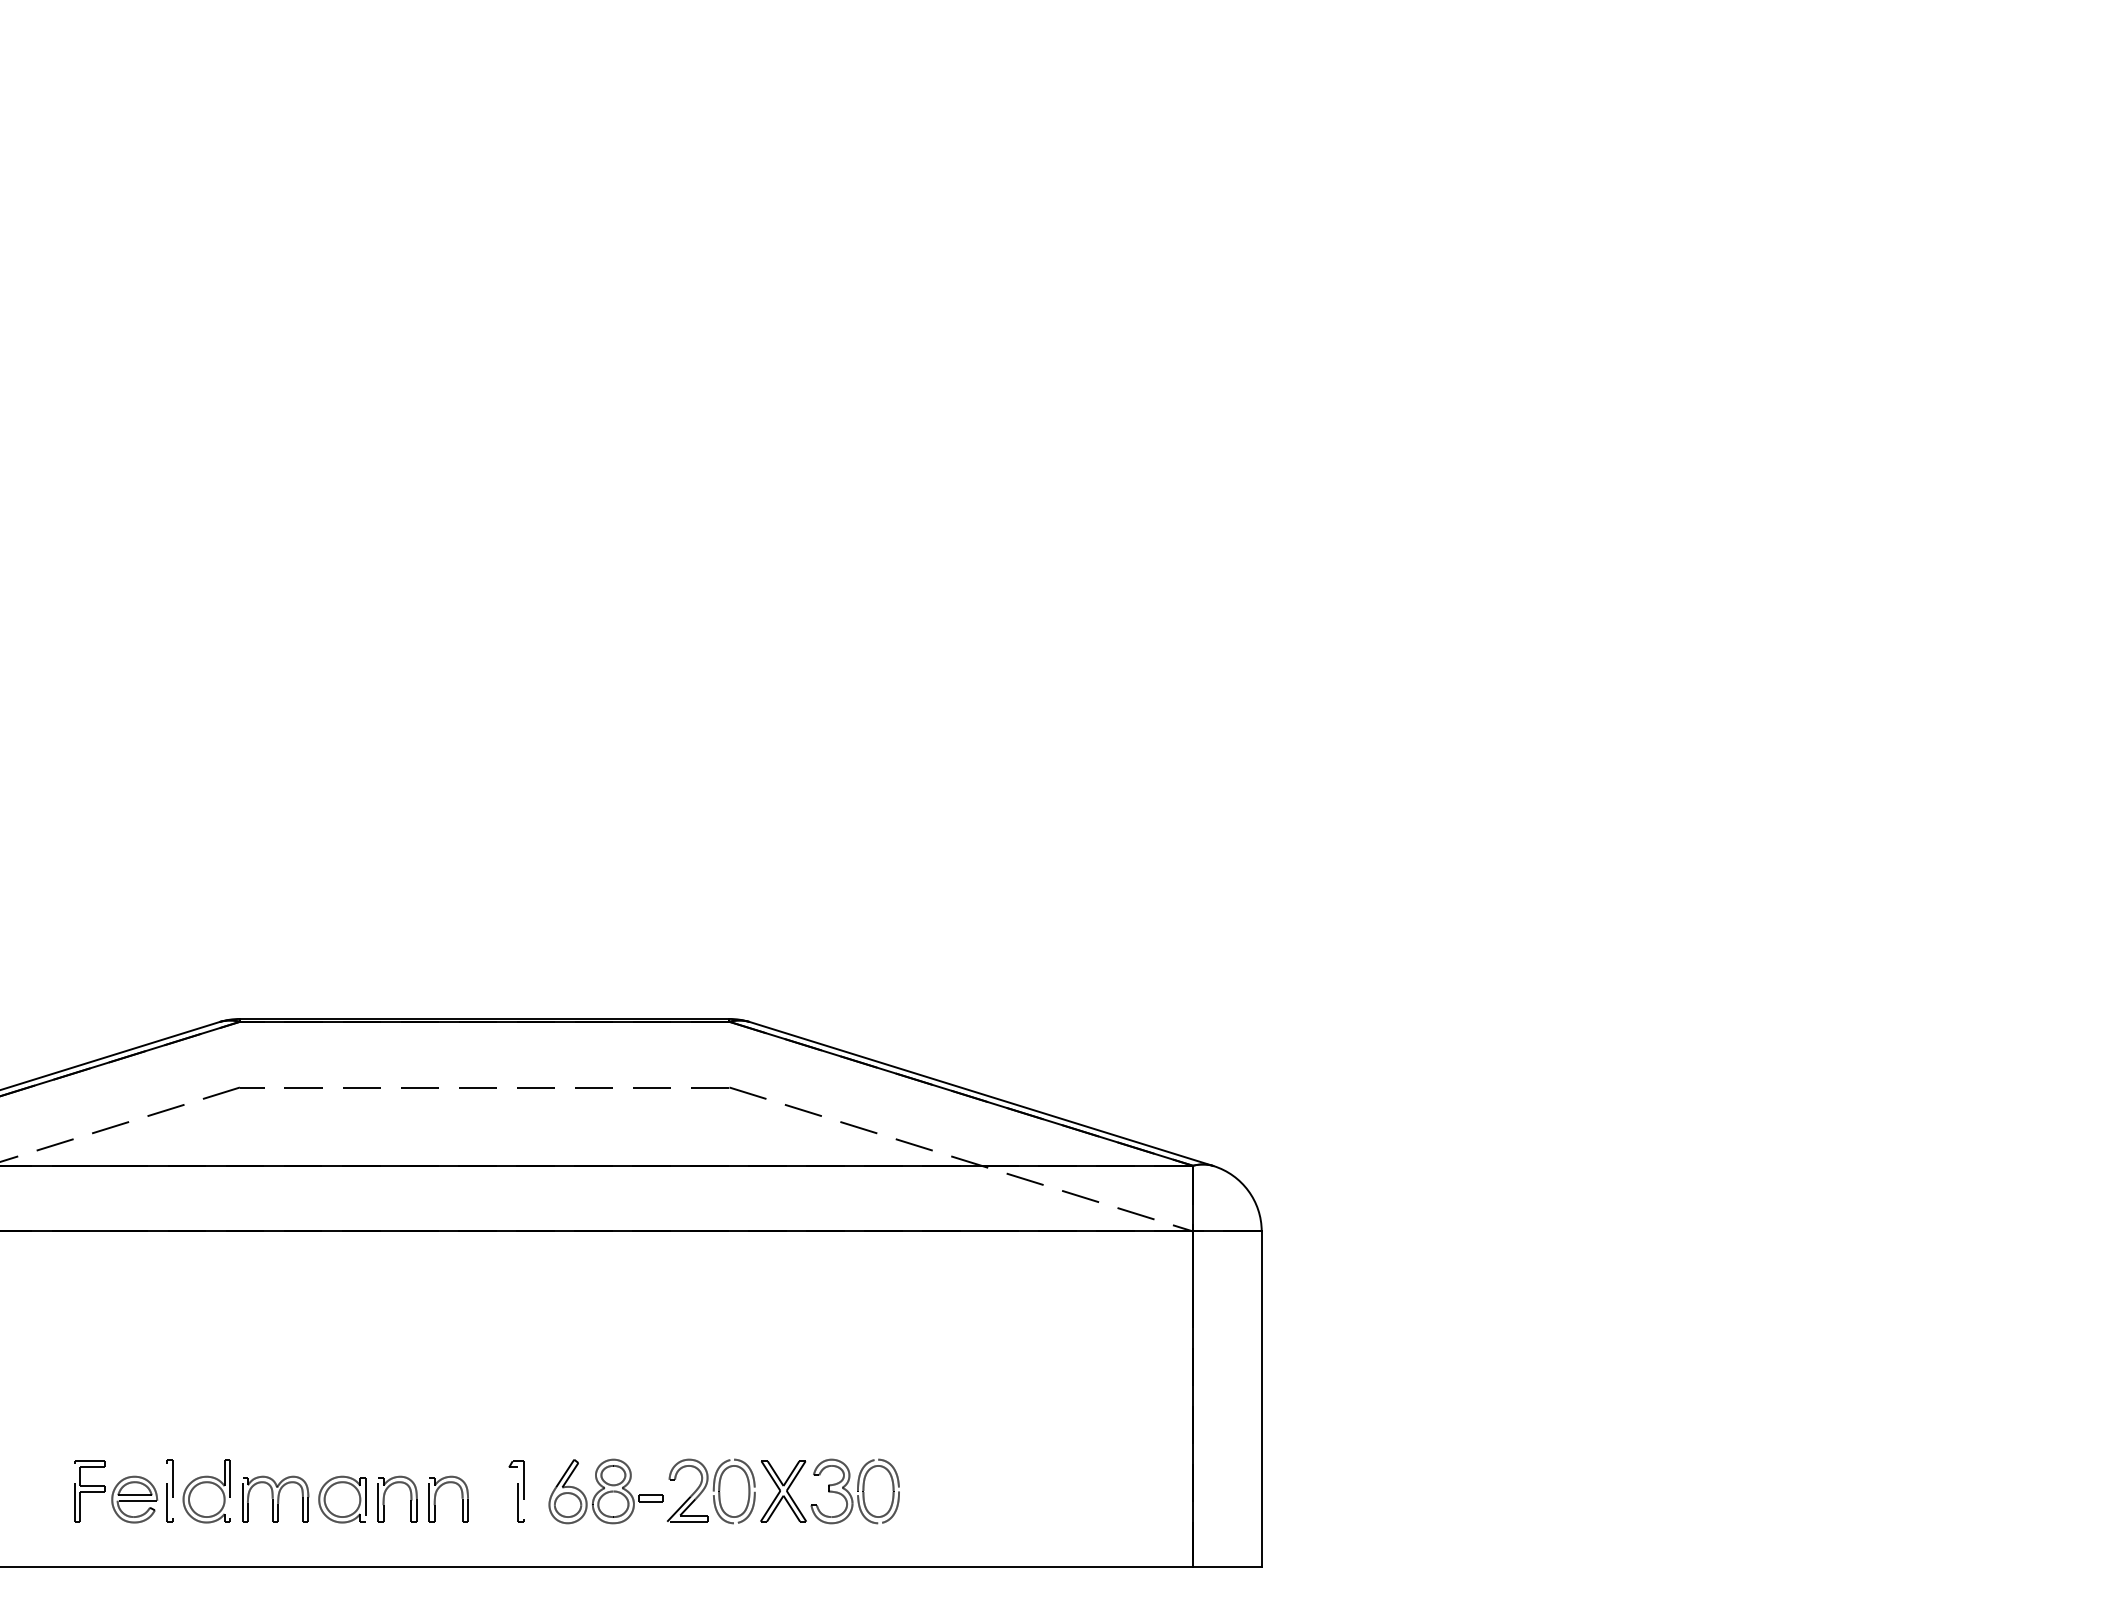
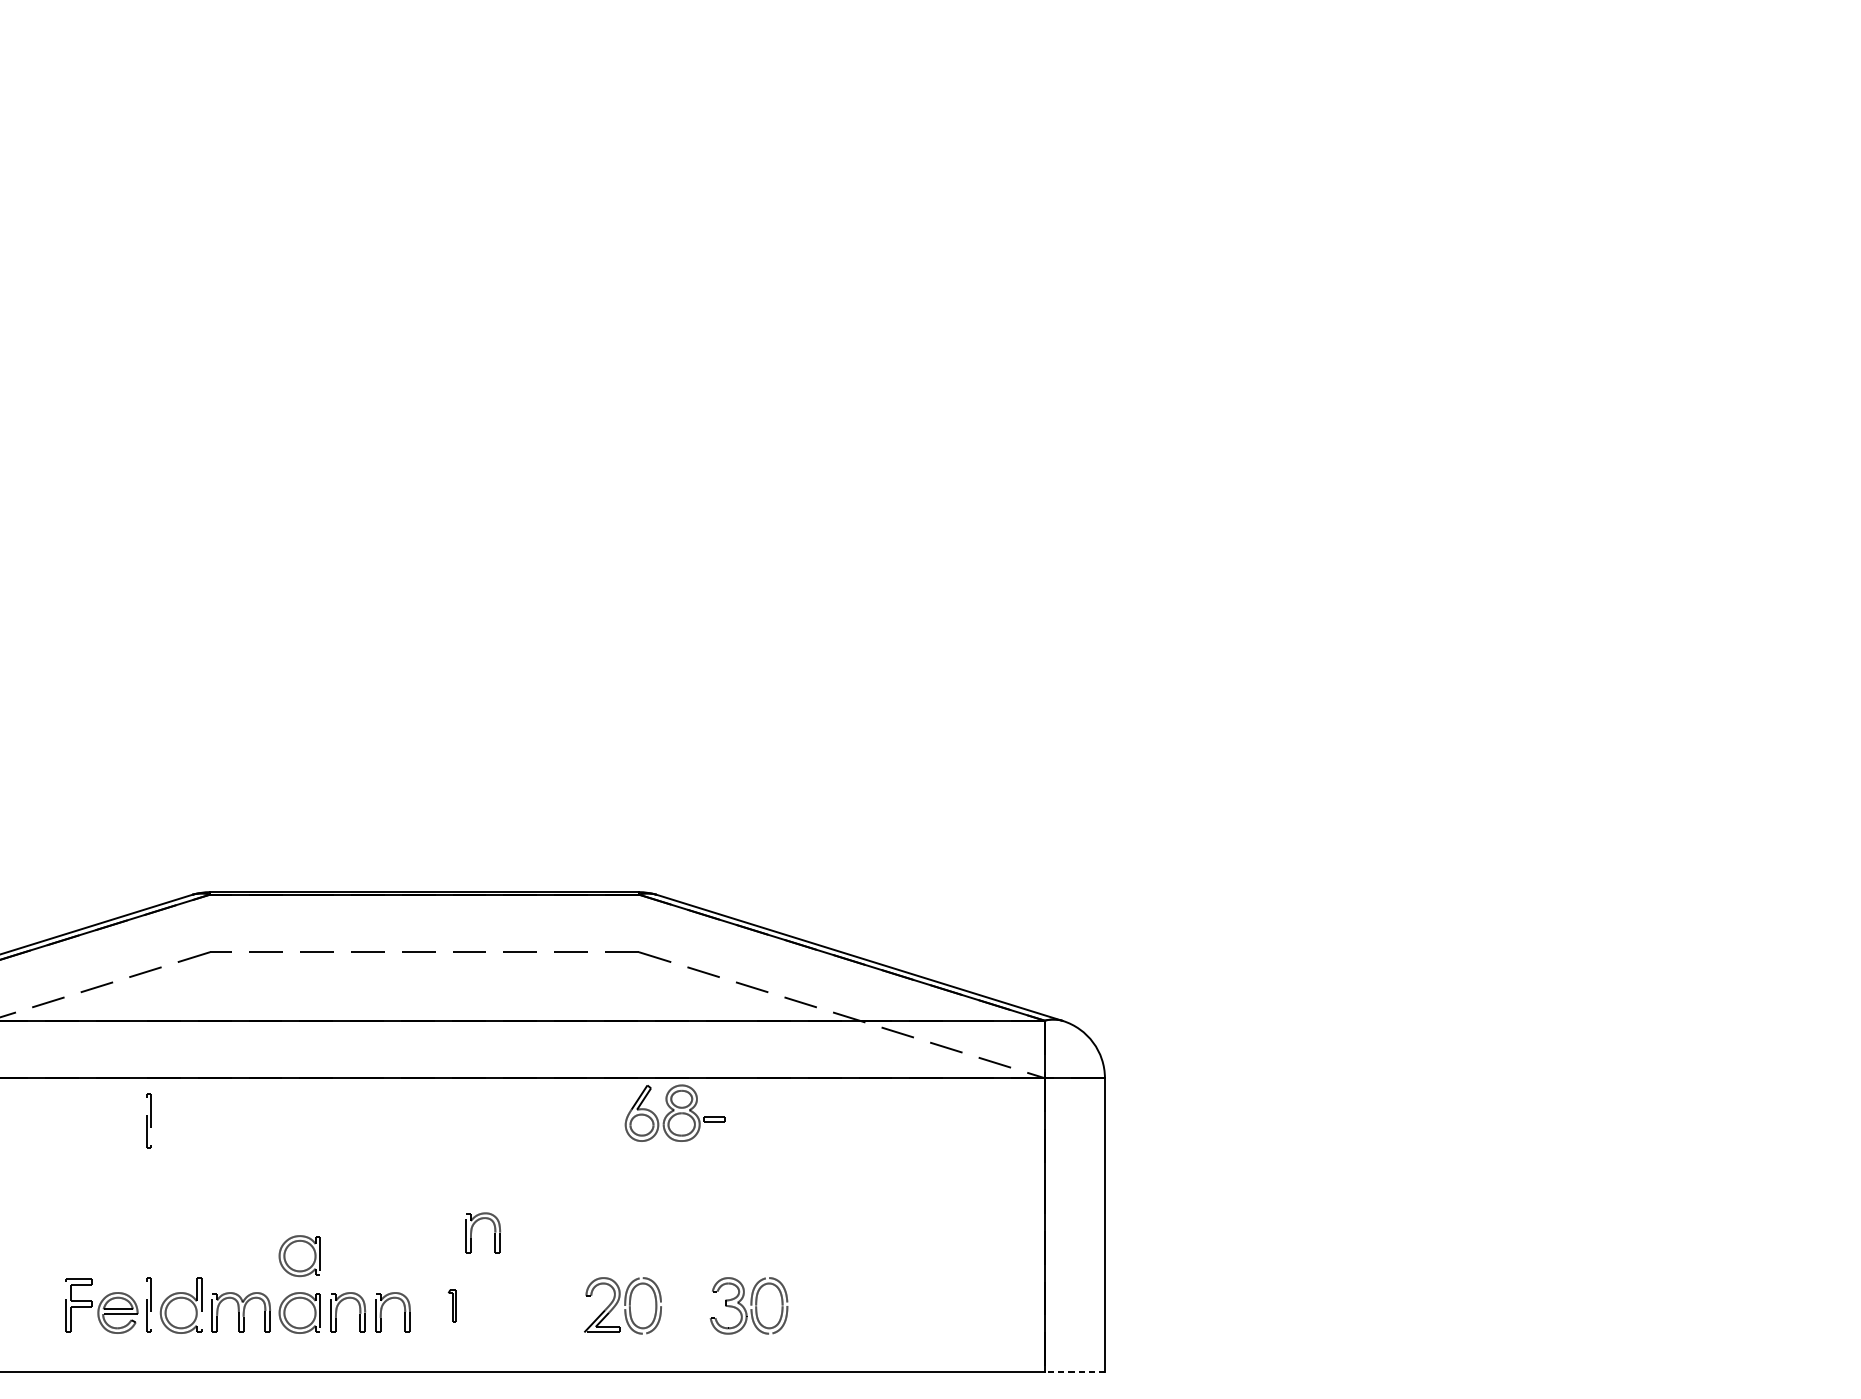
part: (169, 1280) -> (148, 1121), added
part: (539, 1405) -> (472, 1230), added
part: (342, 1434) -> (299, 1256), added
part: (516, 1491) -> (452, 1305), size x0.6
part: (605, 1491) -> (674, 1113), moved
part: (783, 1491) -> (686, 1305), removed
line: (1226, 1567) -> (1074, 1372), solid -> dashed

